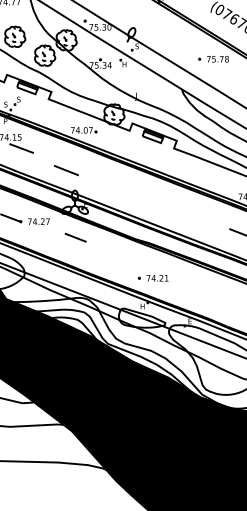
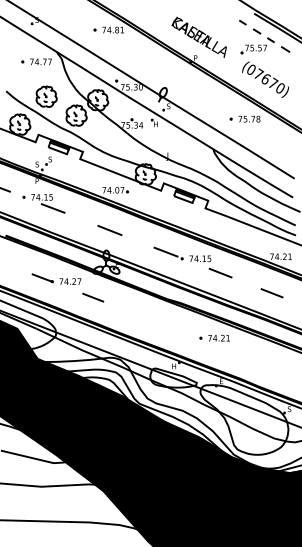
line: (66, 170) -> (109, 230), moved
part: (161, 202) -> (192, 262), added
line: (76, 237) -> (93, 297), moved
part: (153, 278) -> (214, 338), moved

